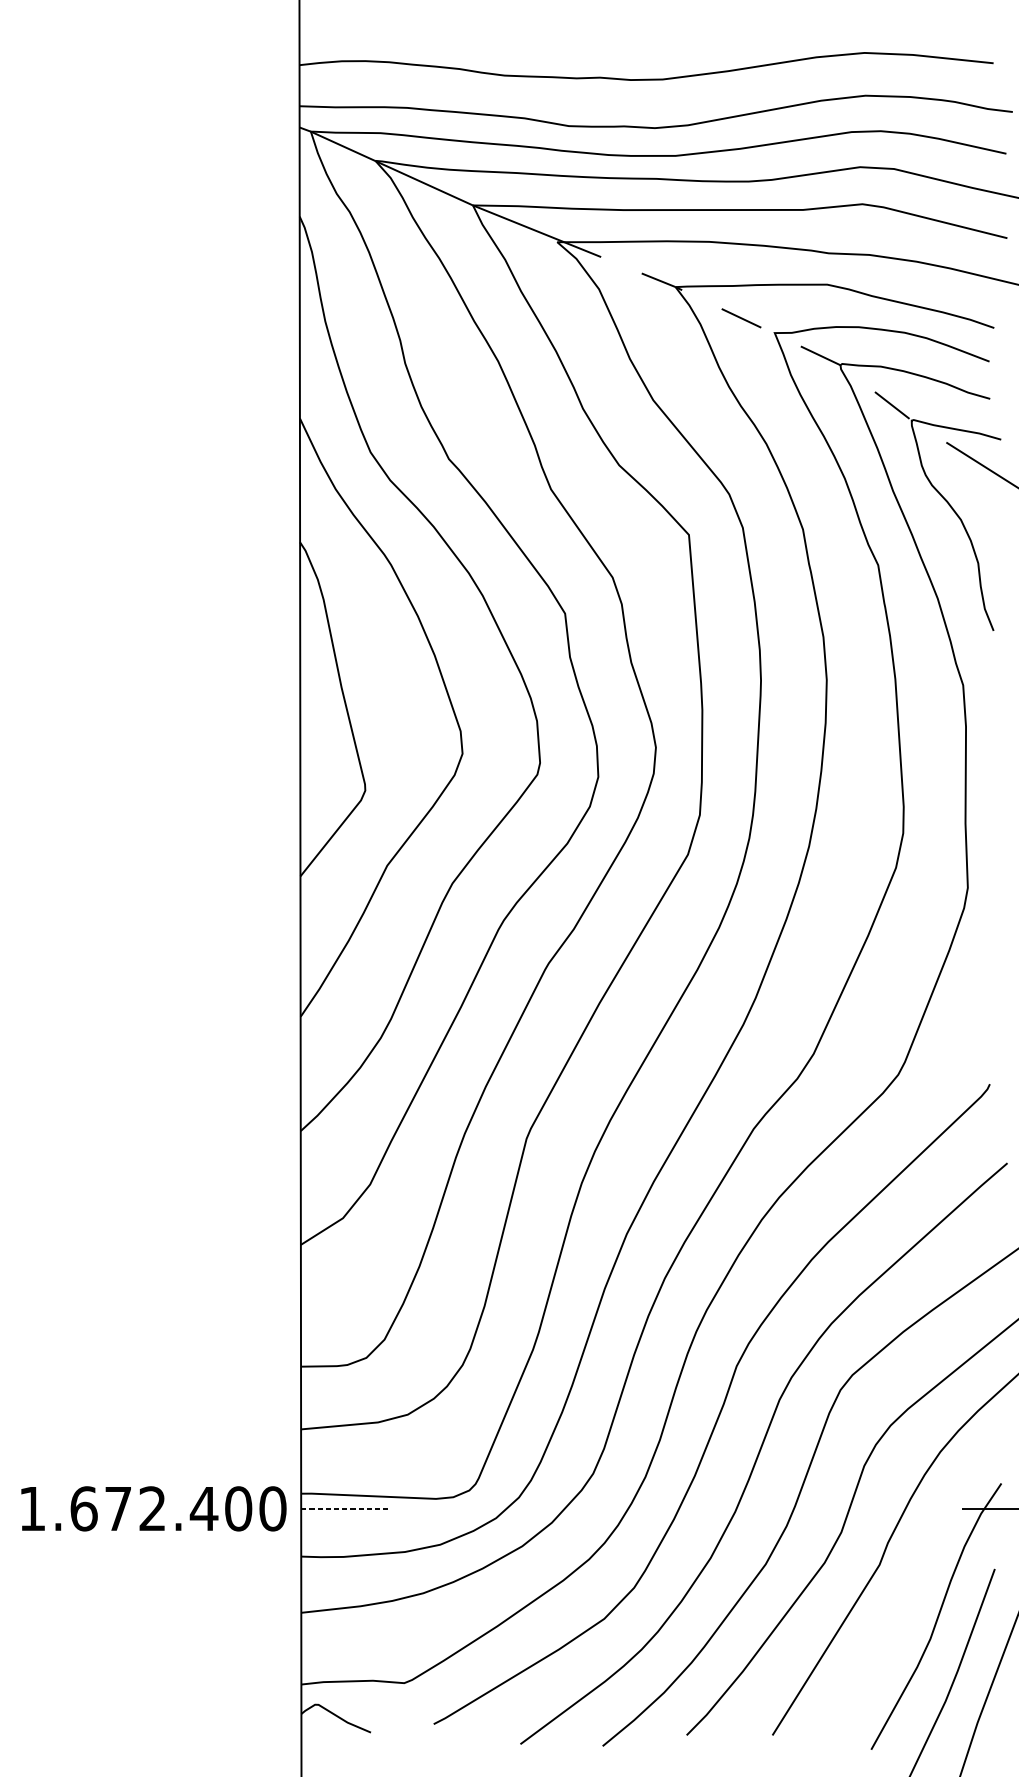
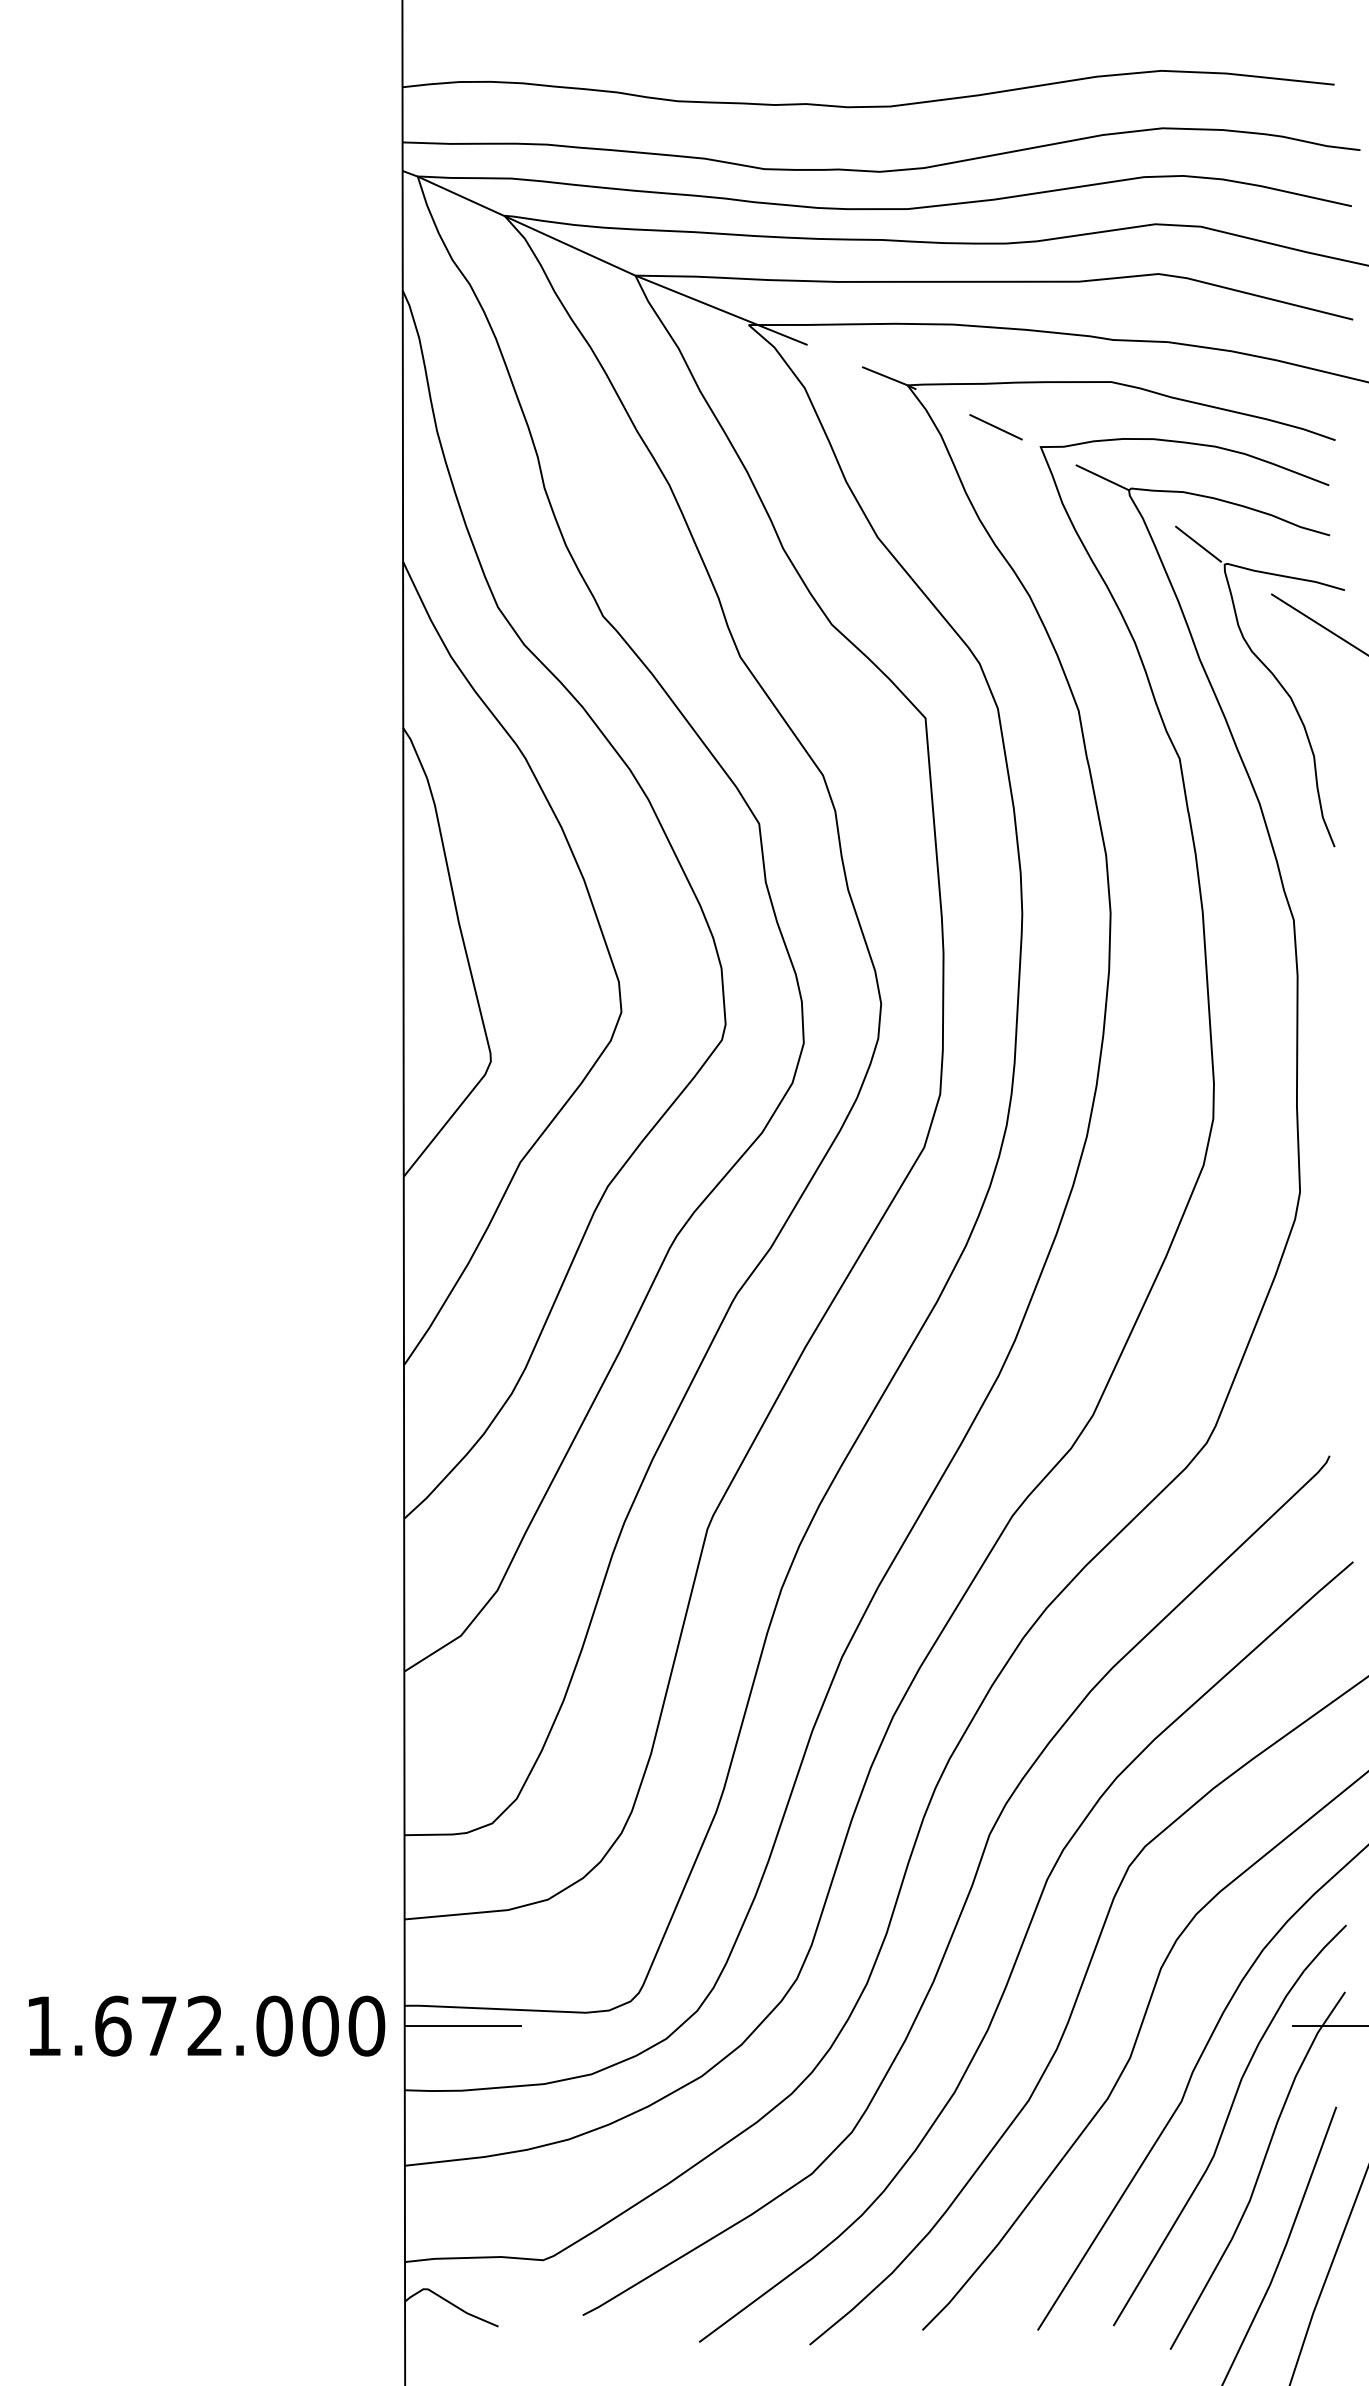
text: (204, 1508) -> (274, 2025), 1.672.400 -> 1.672.000
line: (344, 1509) -> (463, 2026), dashed -> solid
curve: (913, 1582) -> (1226, 2124), added

